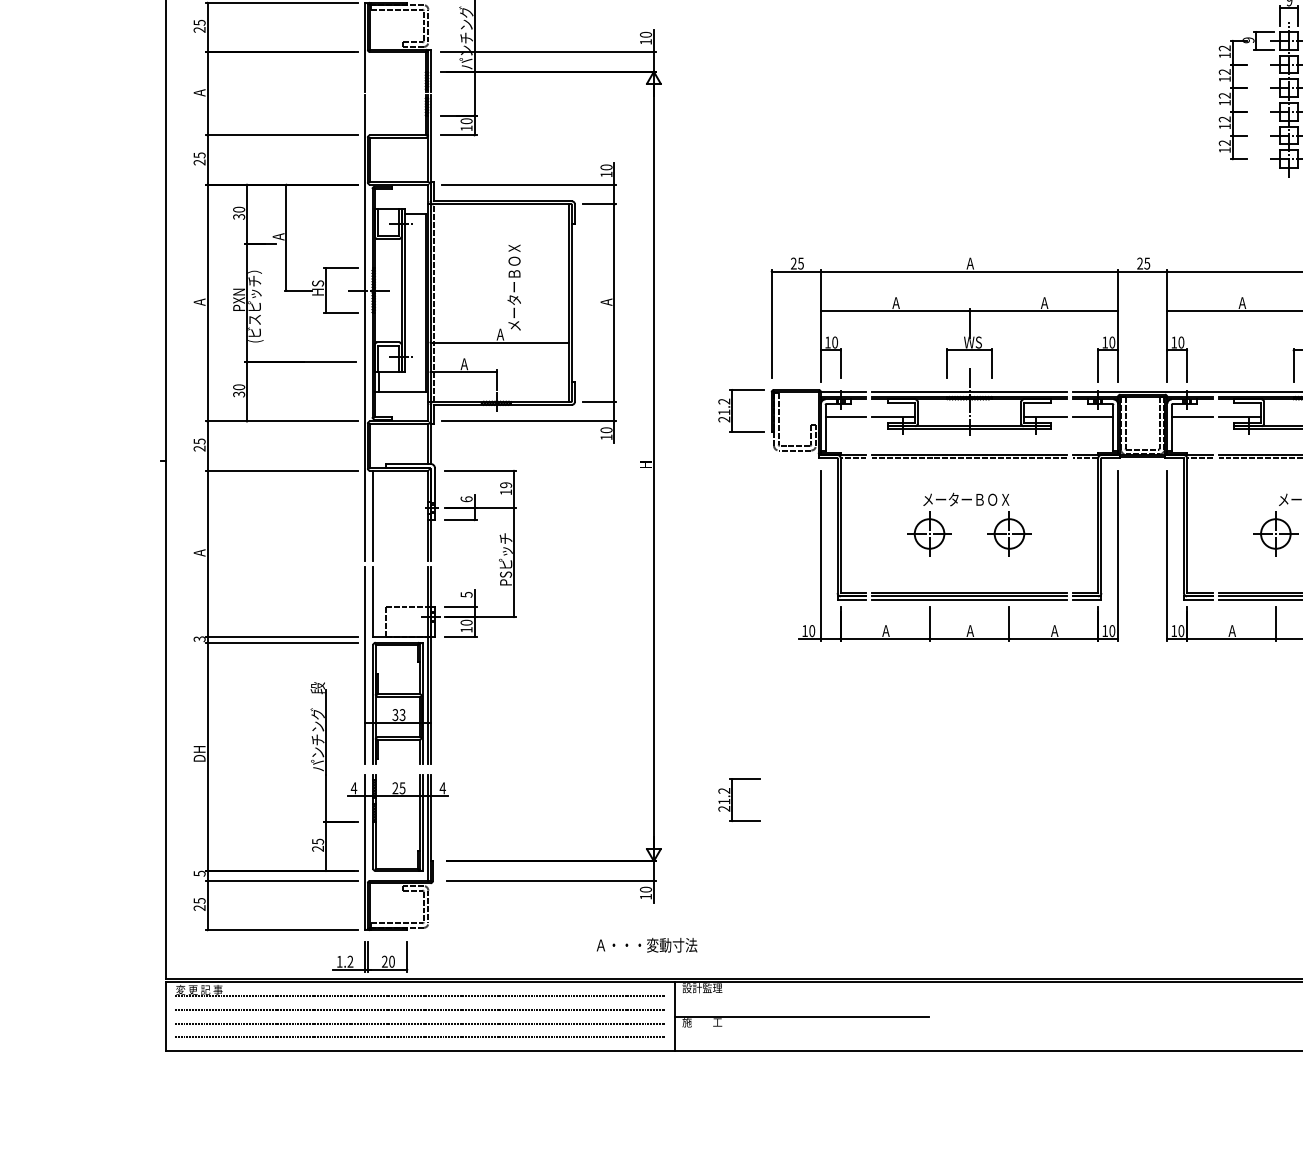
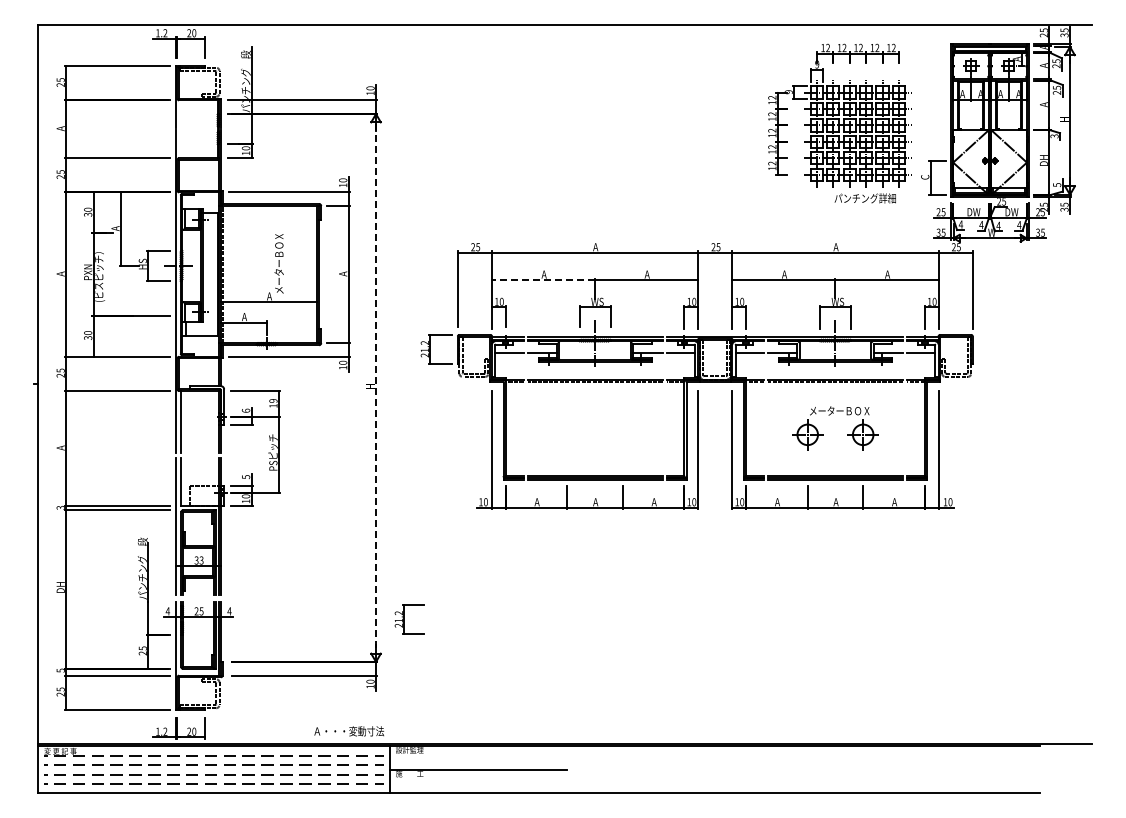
line: (895, 311) -> (543, 280), solid -> dashed
line: (654, 467) -> (376, 388), solid -> dashed
part: (987, 533) -> (607, 434), removed
part: (739, 800) -> (409, 619), moved
text: (647, 945) -> (349, 731), moved

